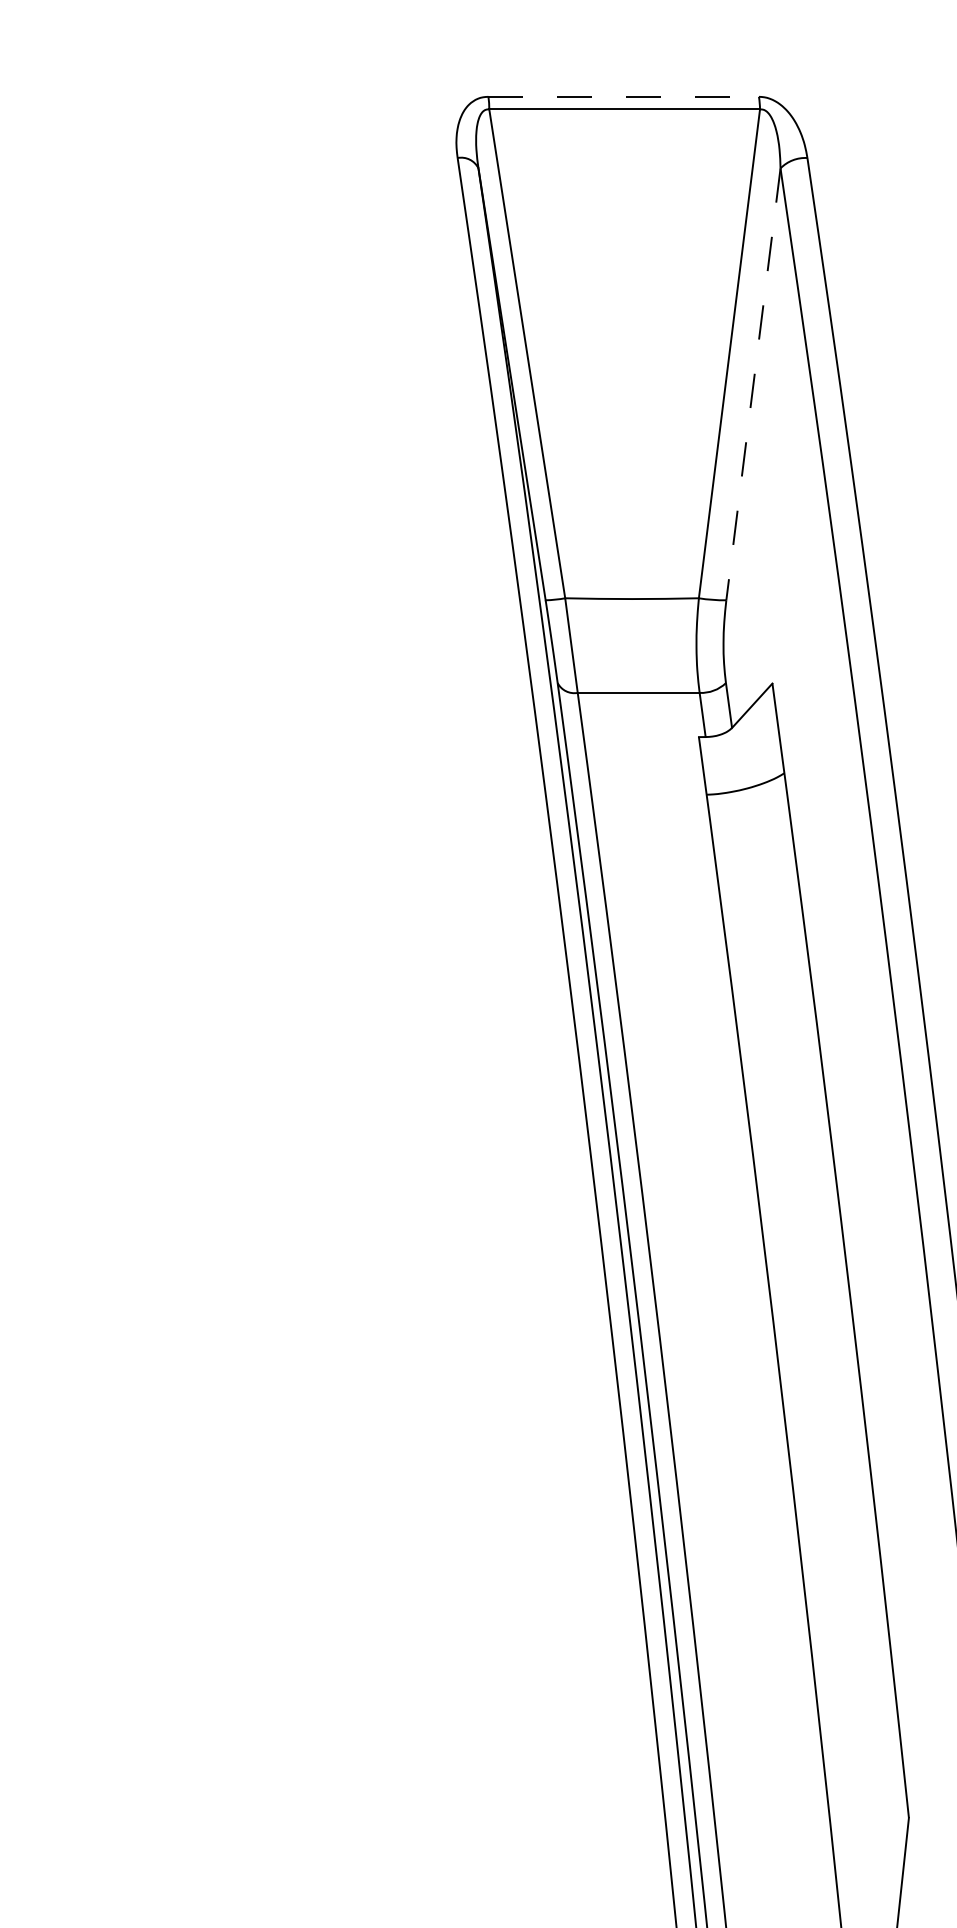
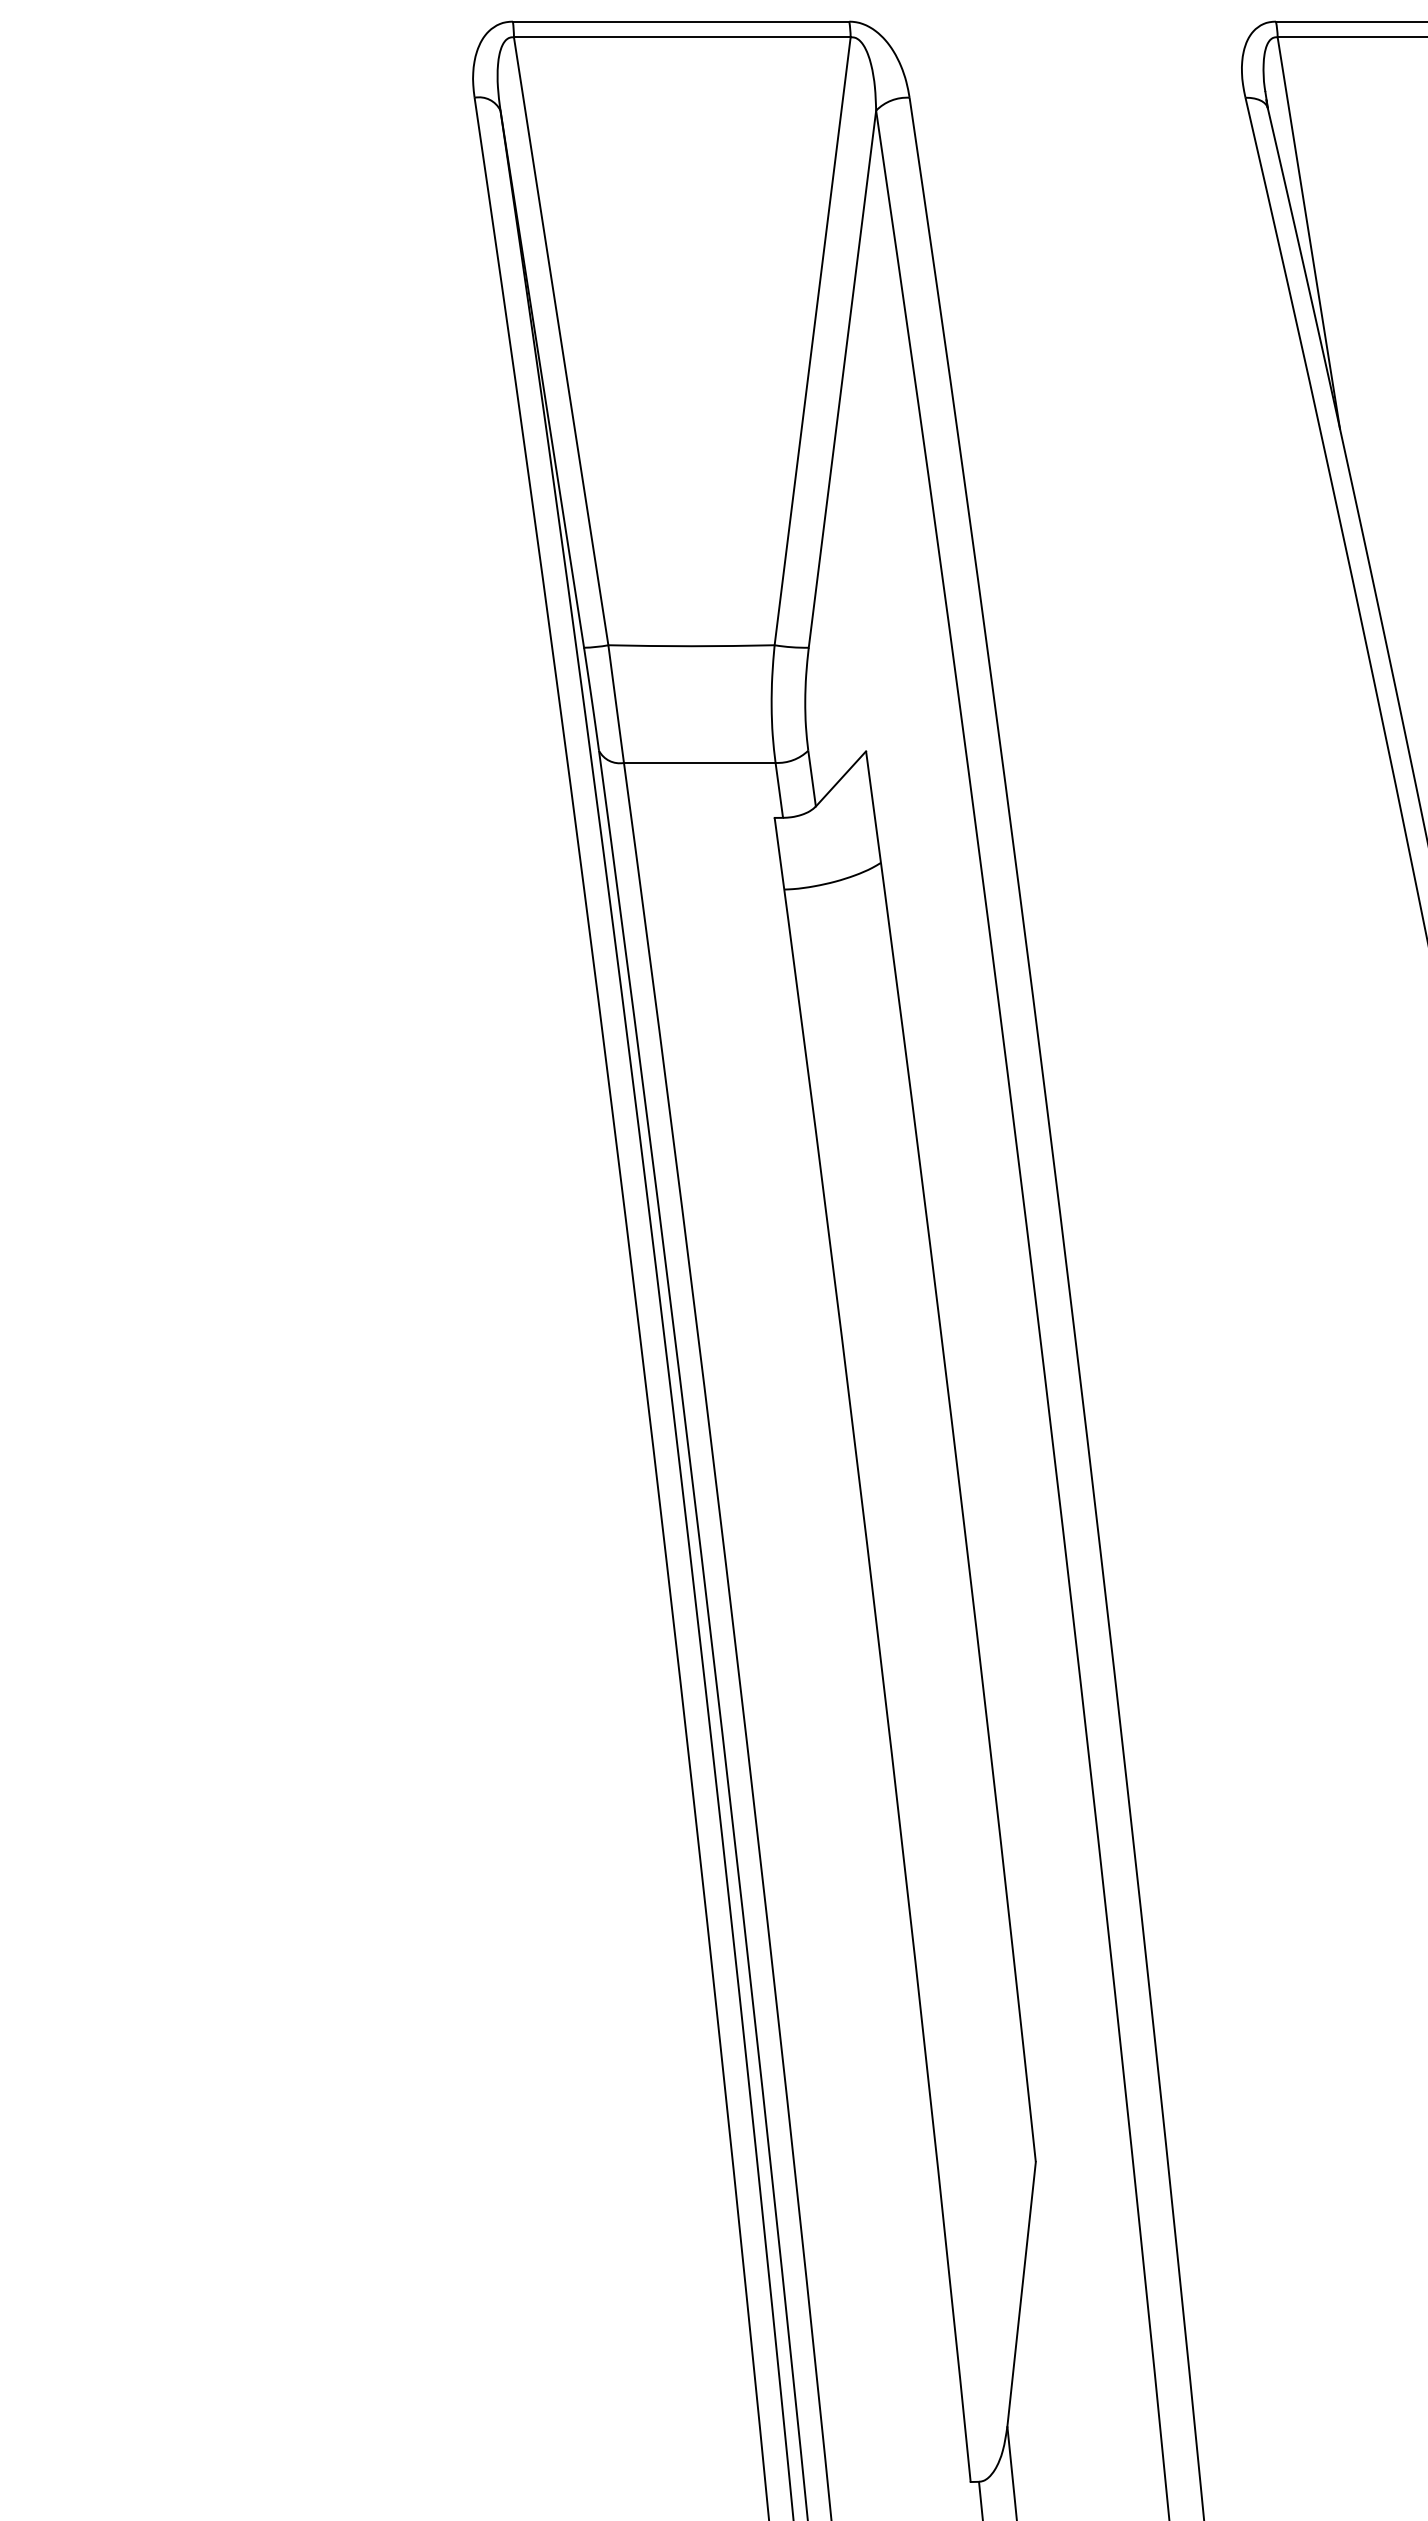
line: (624, 96) -> (681, 21), dashed -> solid
line: (753, 384) -> (842, 379), dashed -> solid

